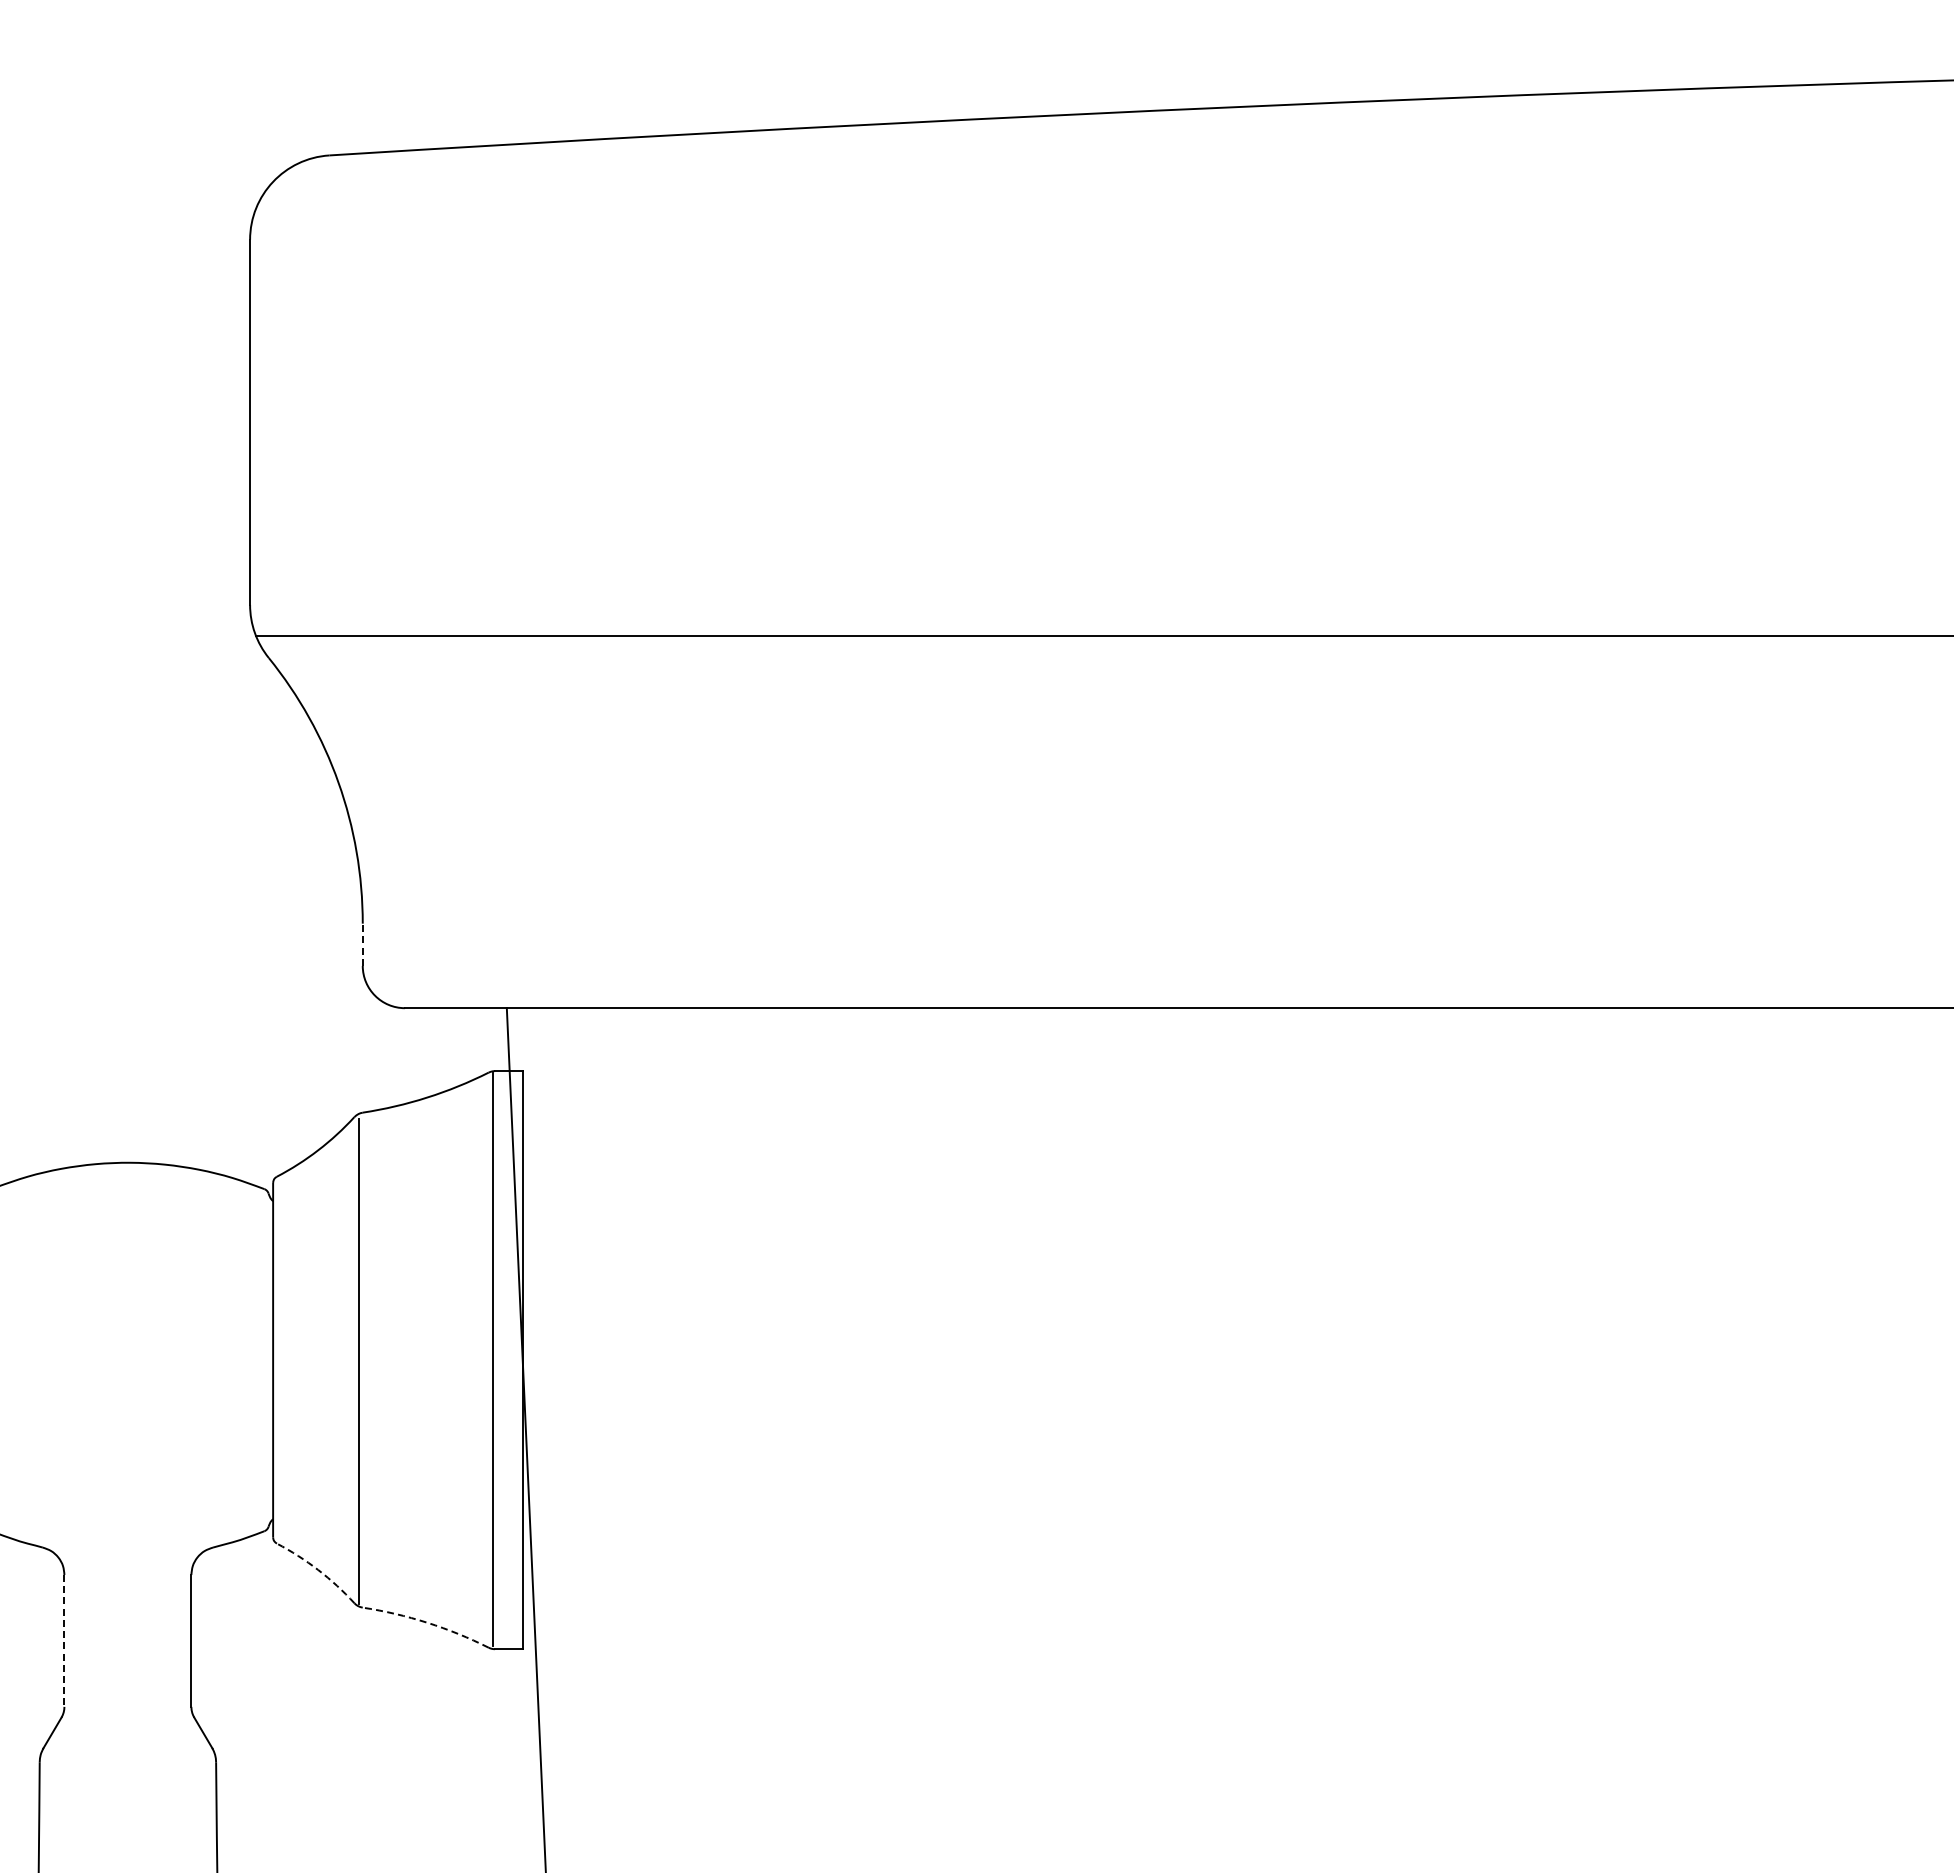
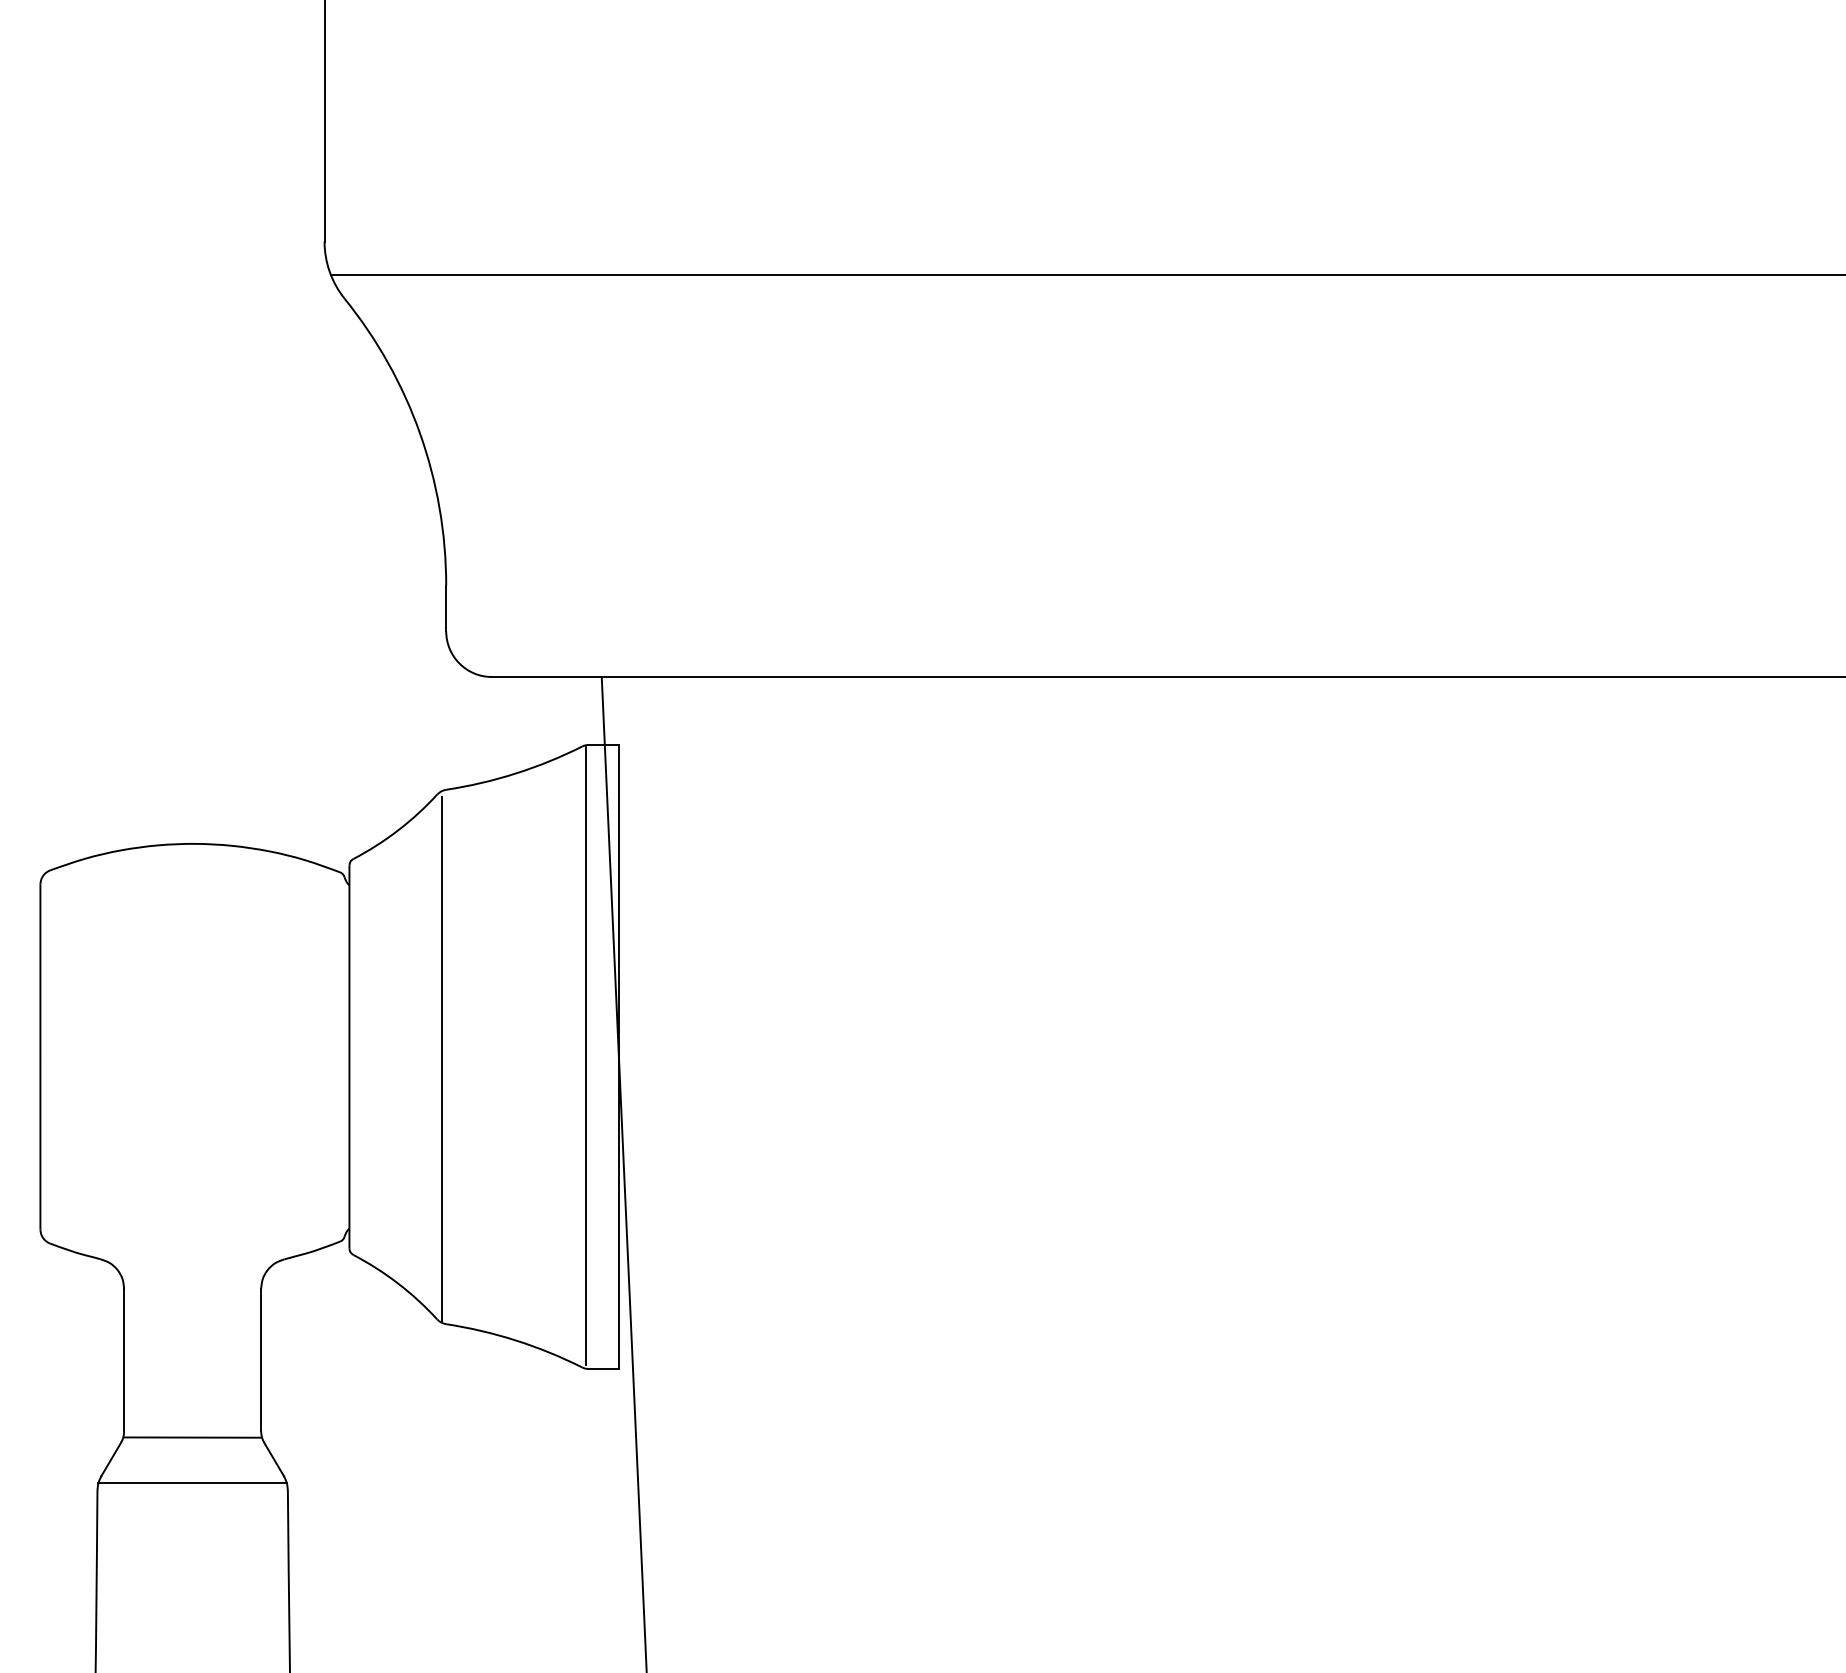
line: (362, 944) -> (445, 608), dashed -> solid
arc: (318, 1570) -> (398, 1284), dashed -> solid
arc: (427, 1622) -> (516, 1340), dashed -> solid
line: (64, 1640) -> (124, 1359), dashed -> solid
line: (127, 1712) -> (192, 1437), added
line: (127, 1754) -> (192, 1482), added

